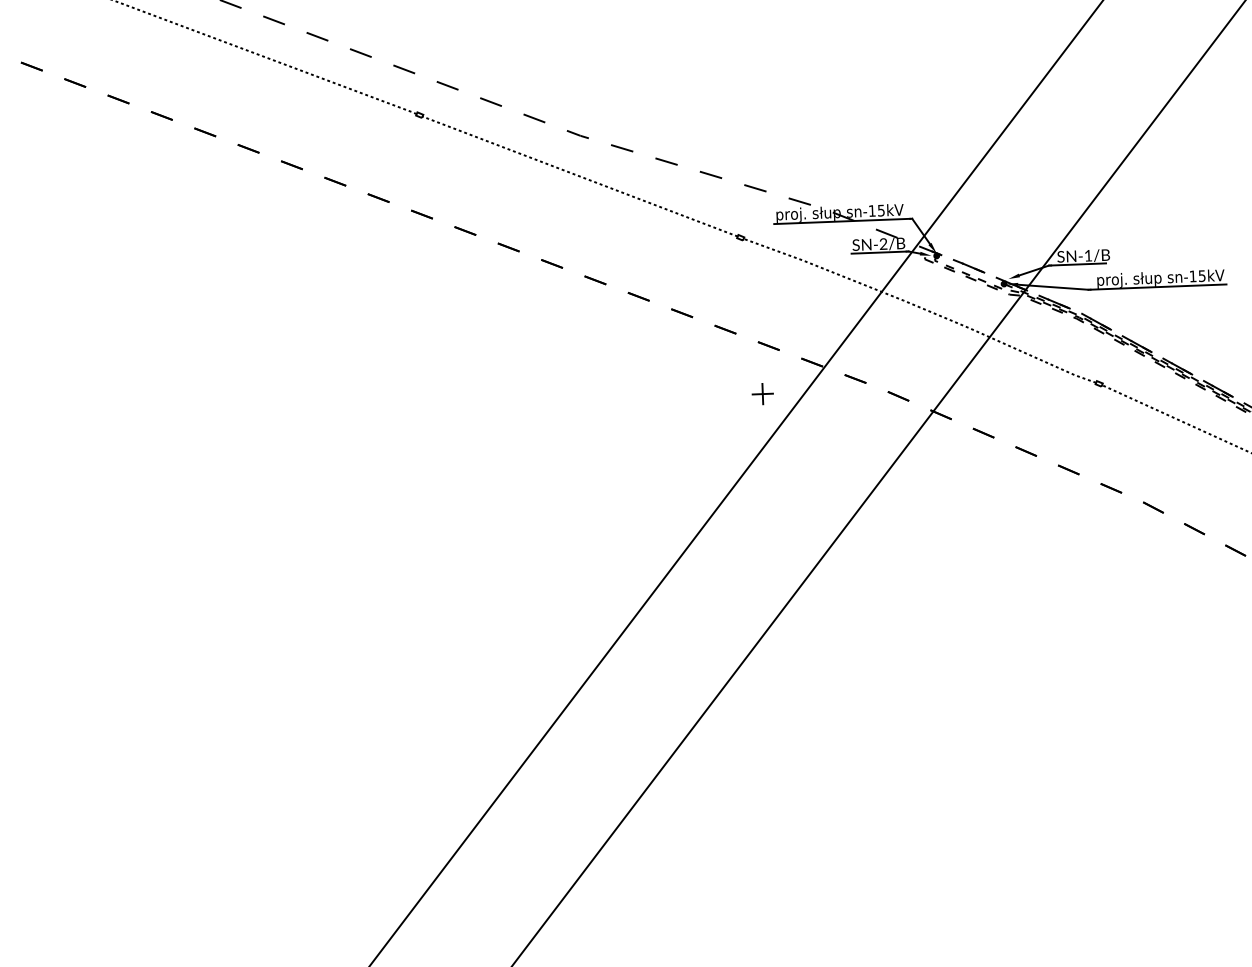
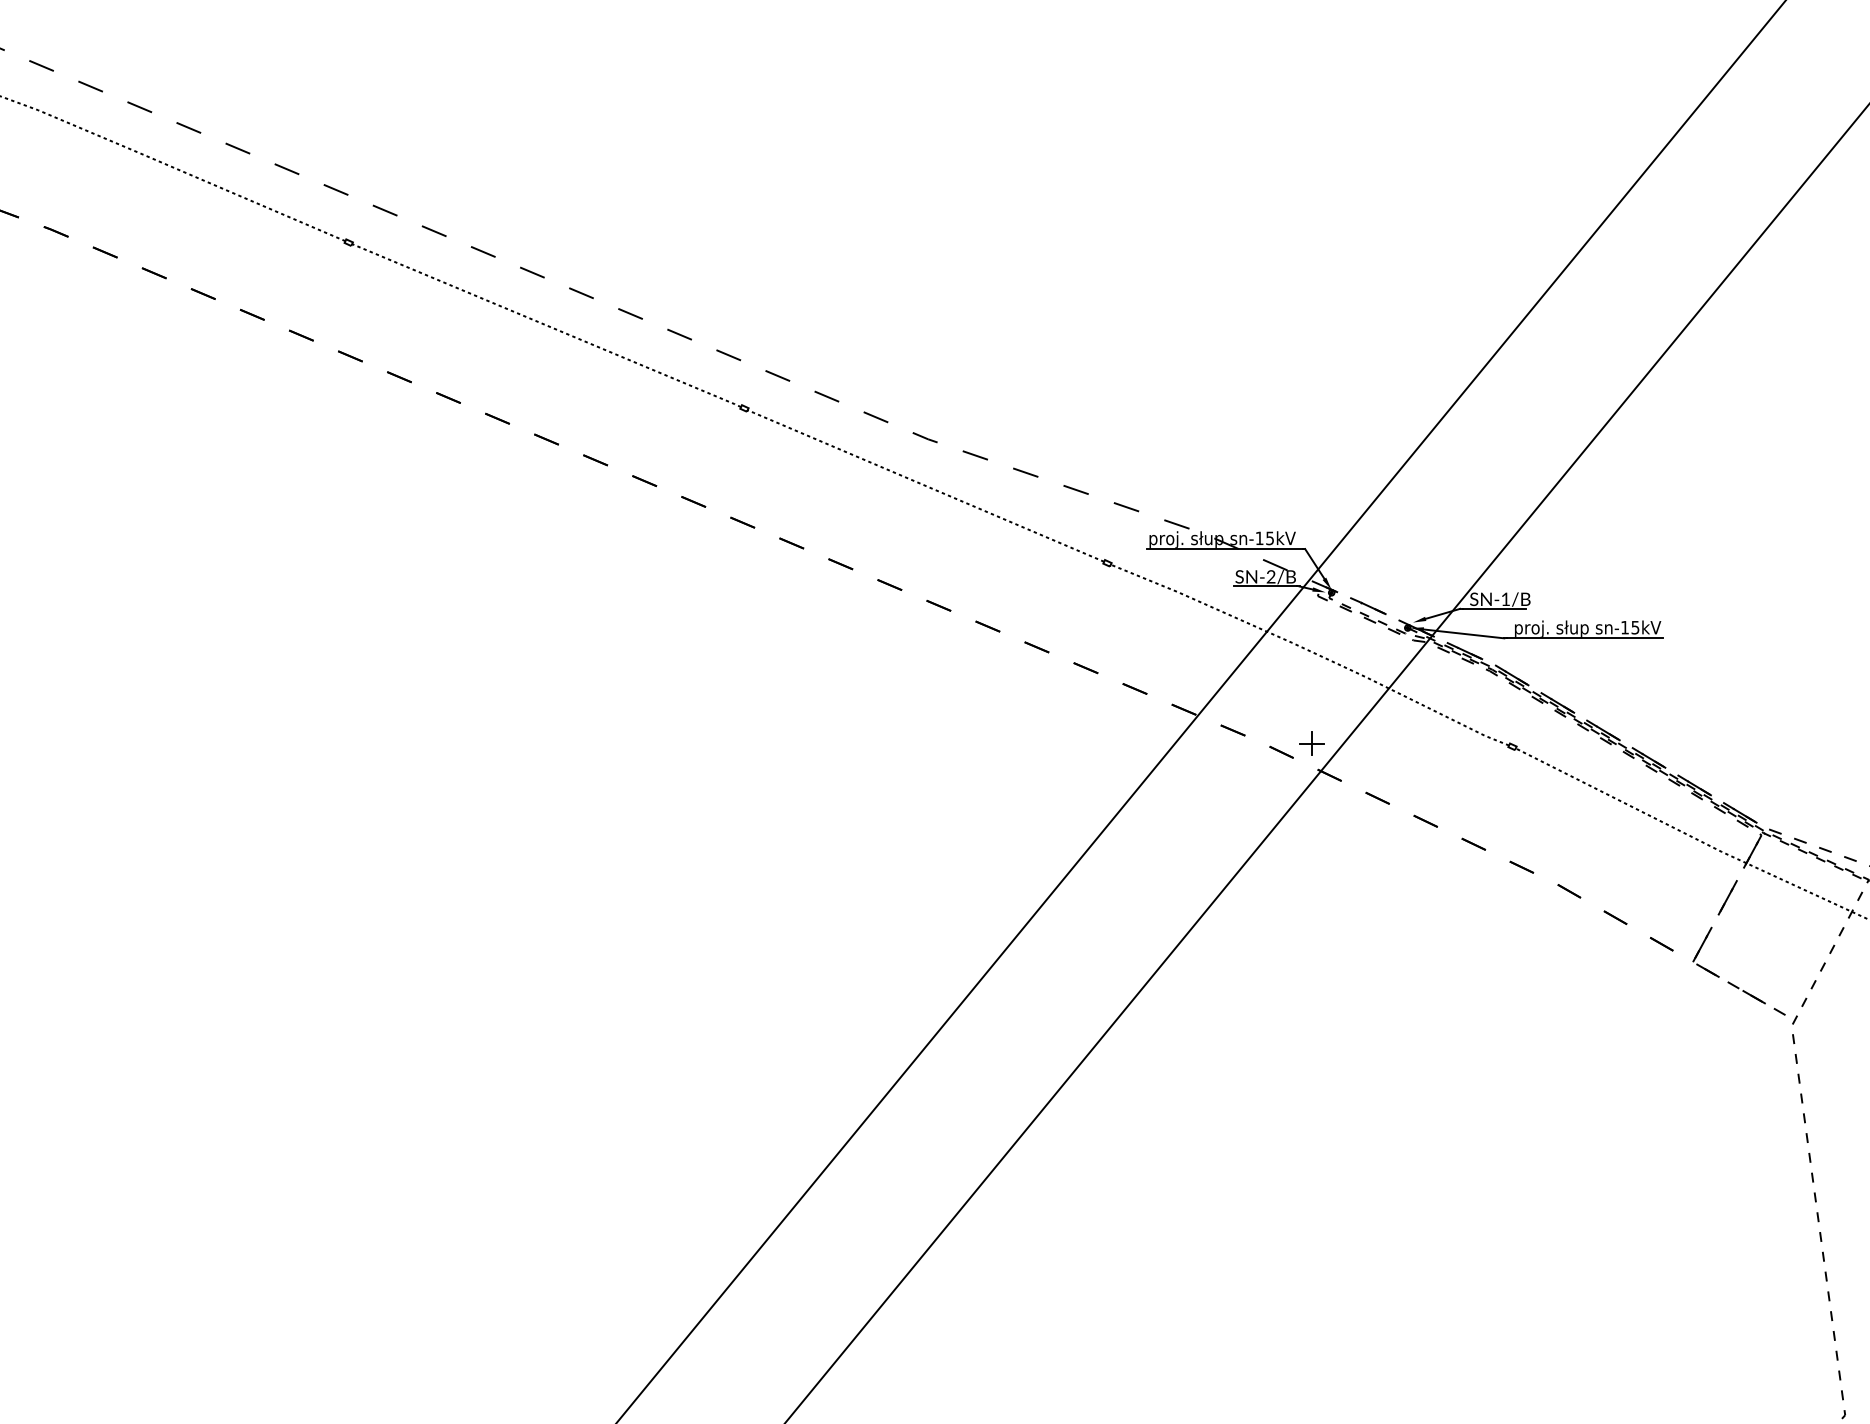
part: (762, 393) -> (1311, 743), moved

